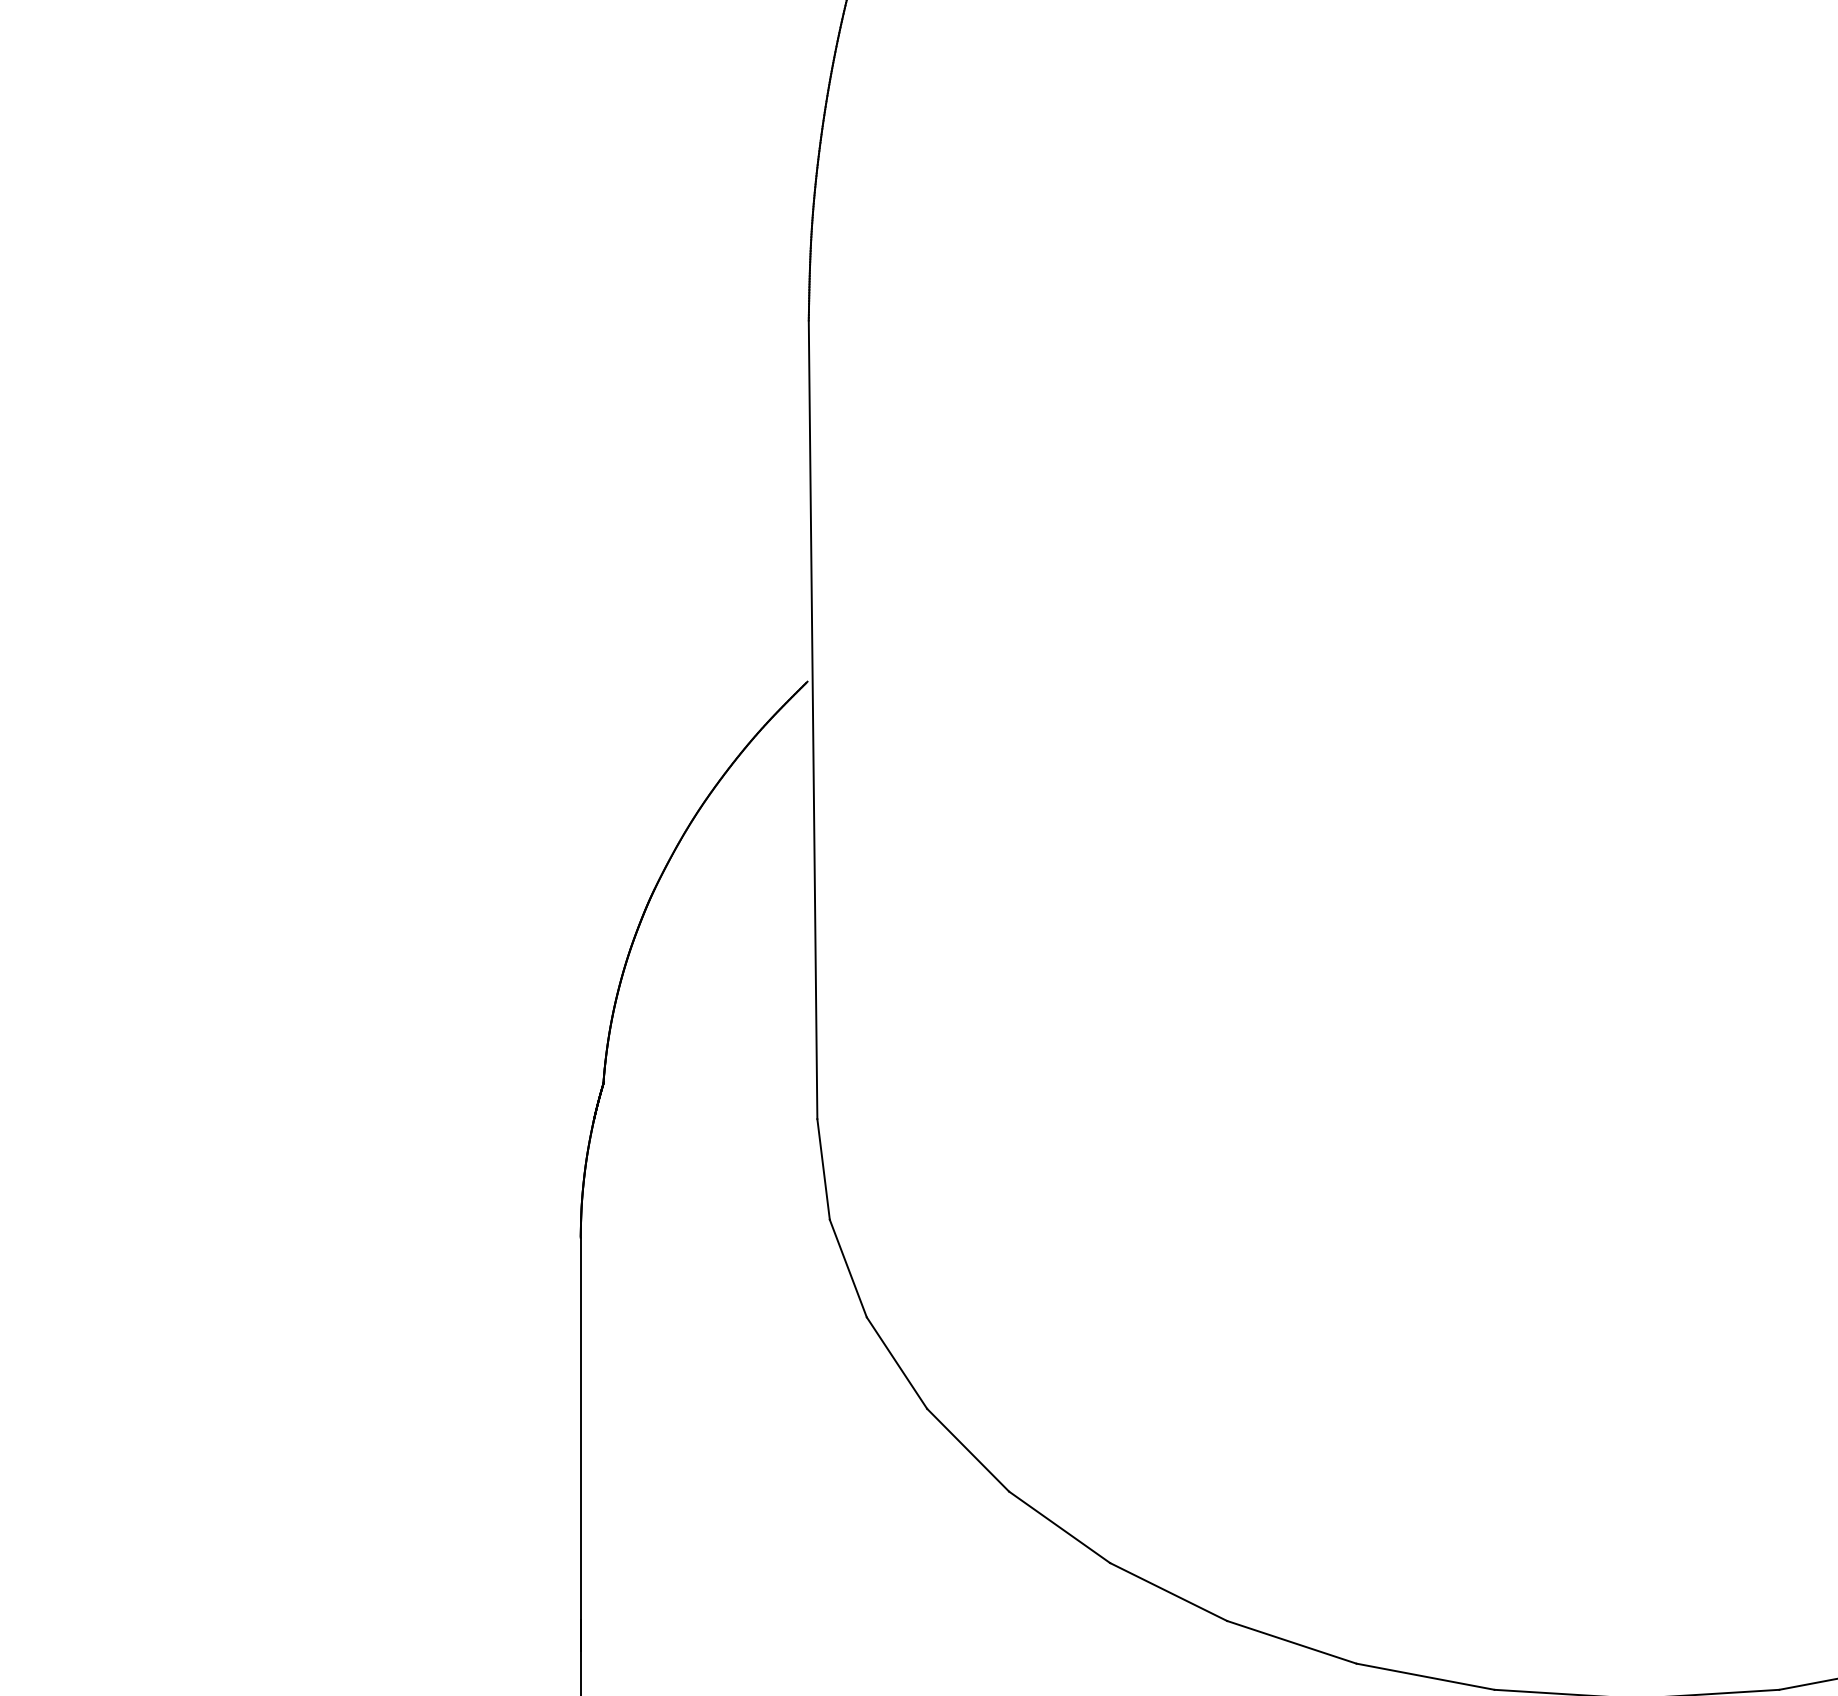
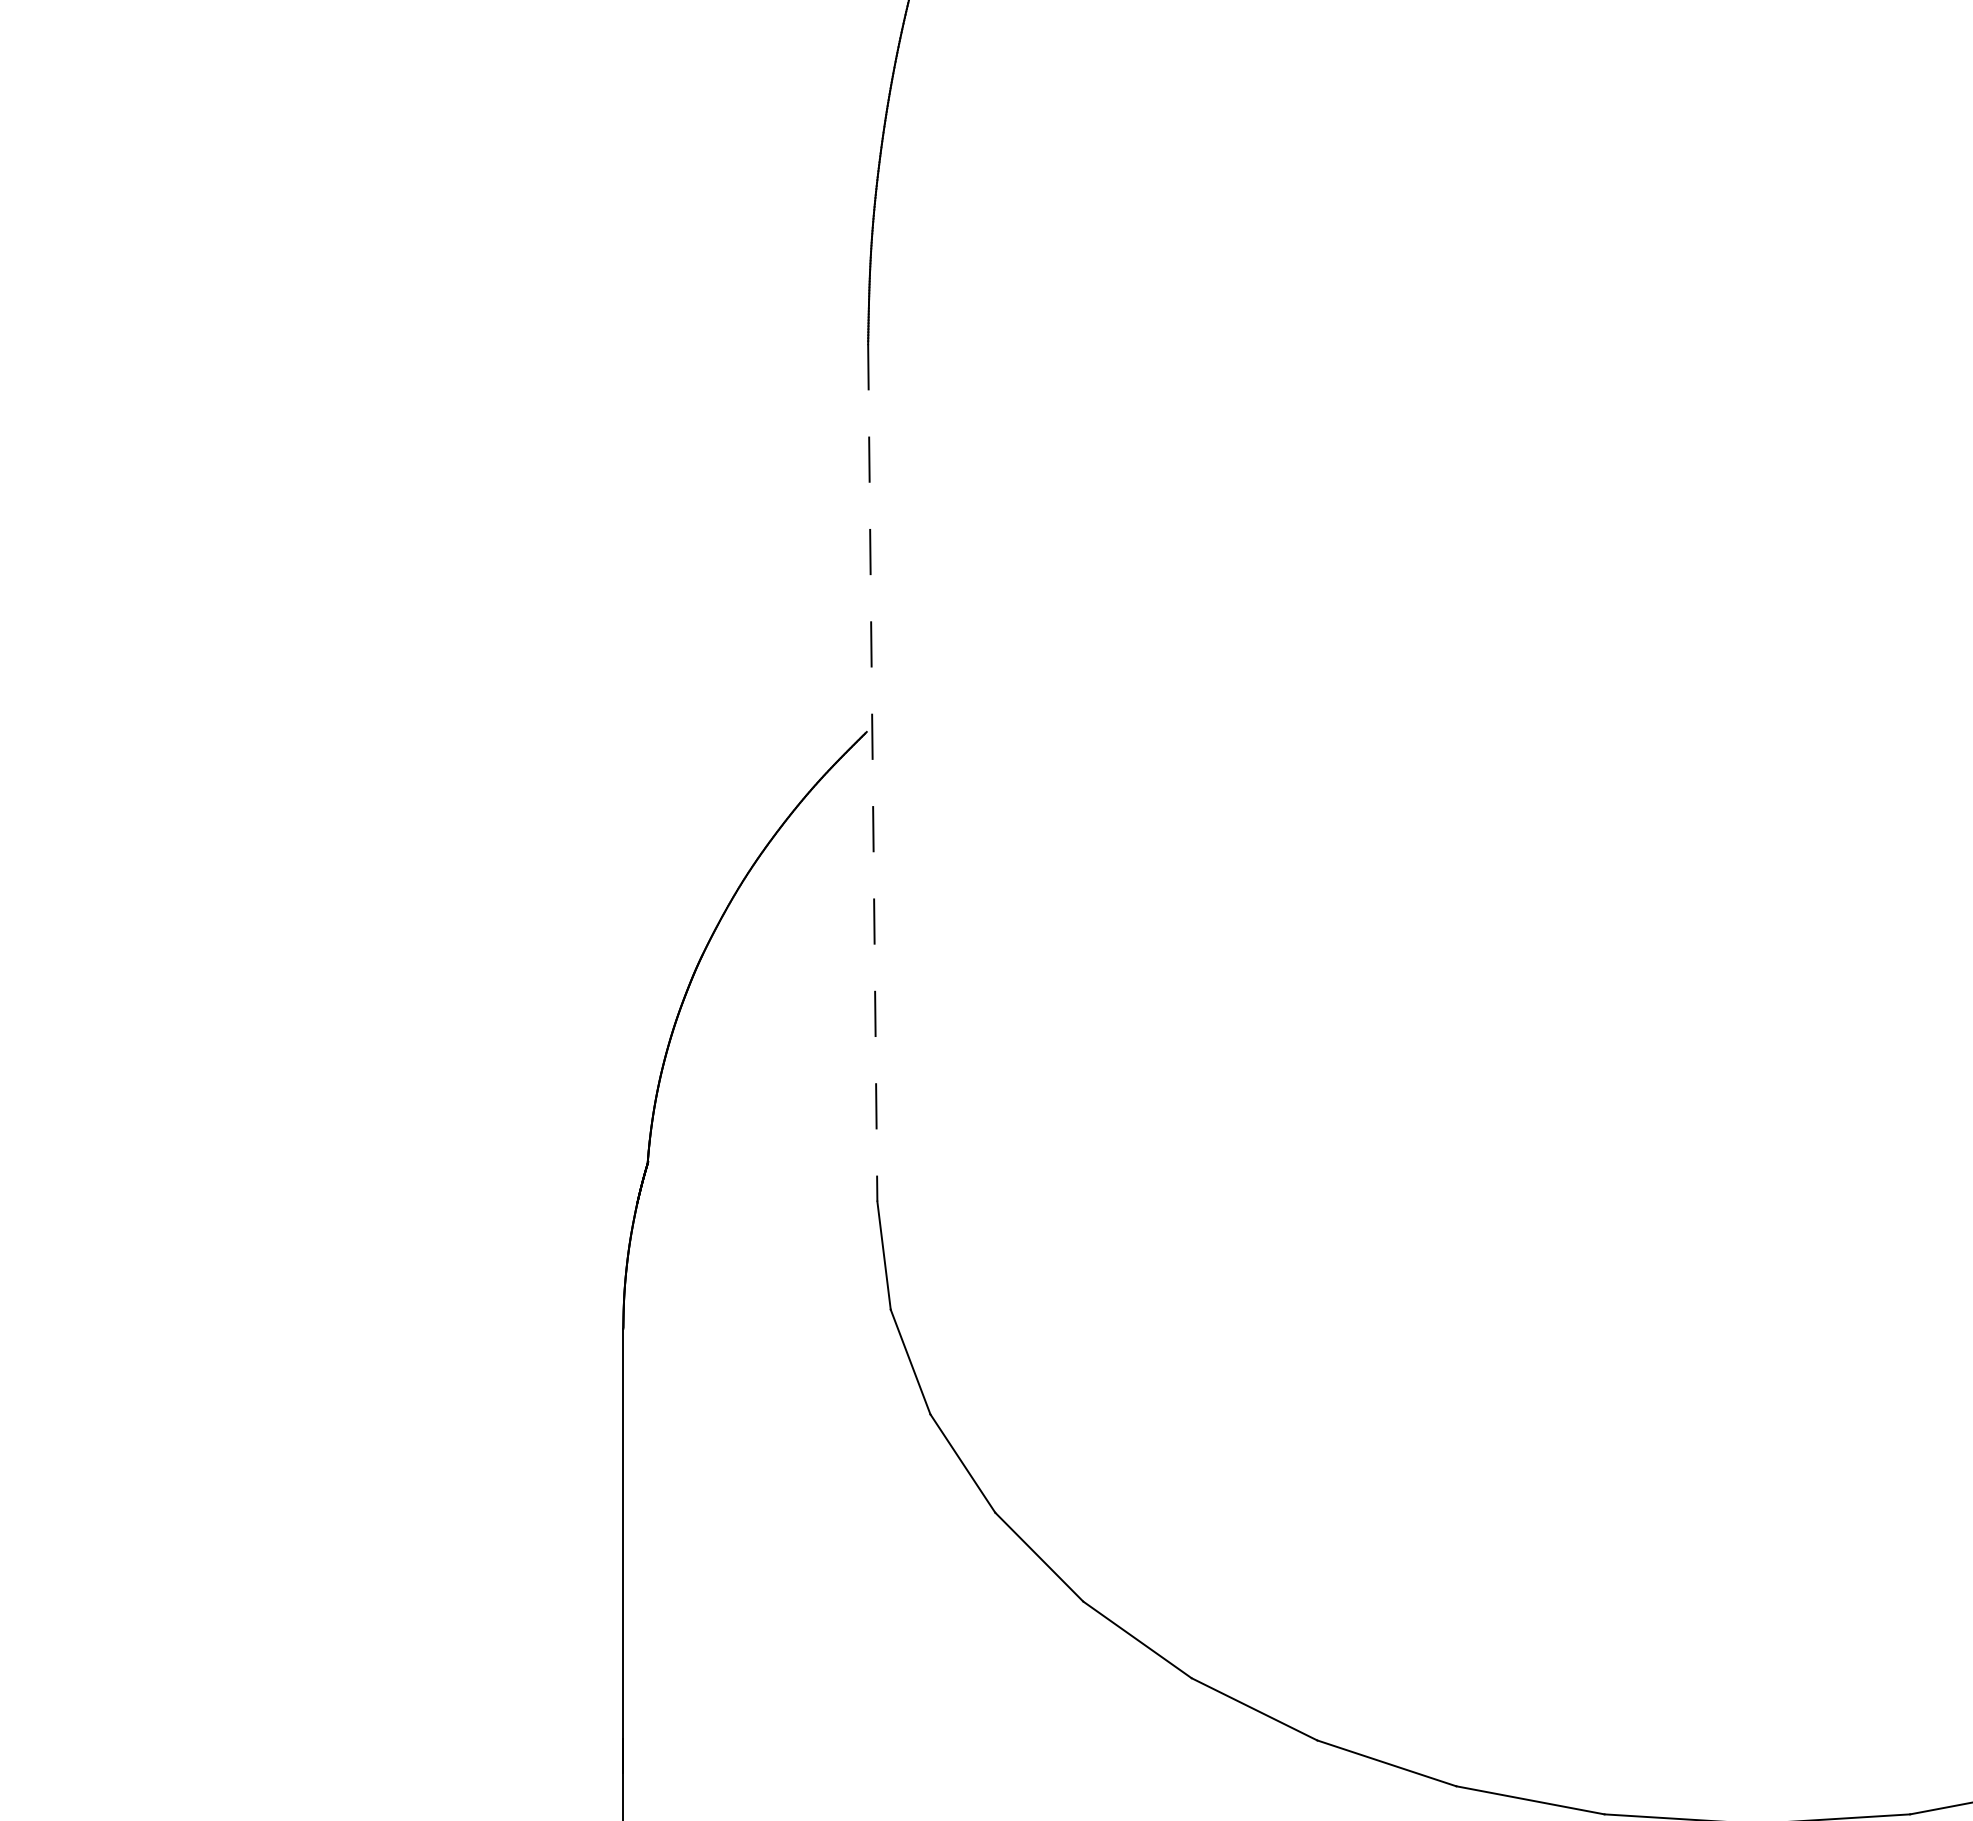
line: (813, 720) -> (873, 773), solid -> dashed

